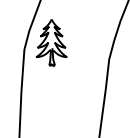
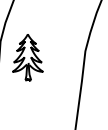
part: (51, 42) -> (27, 57), moved

